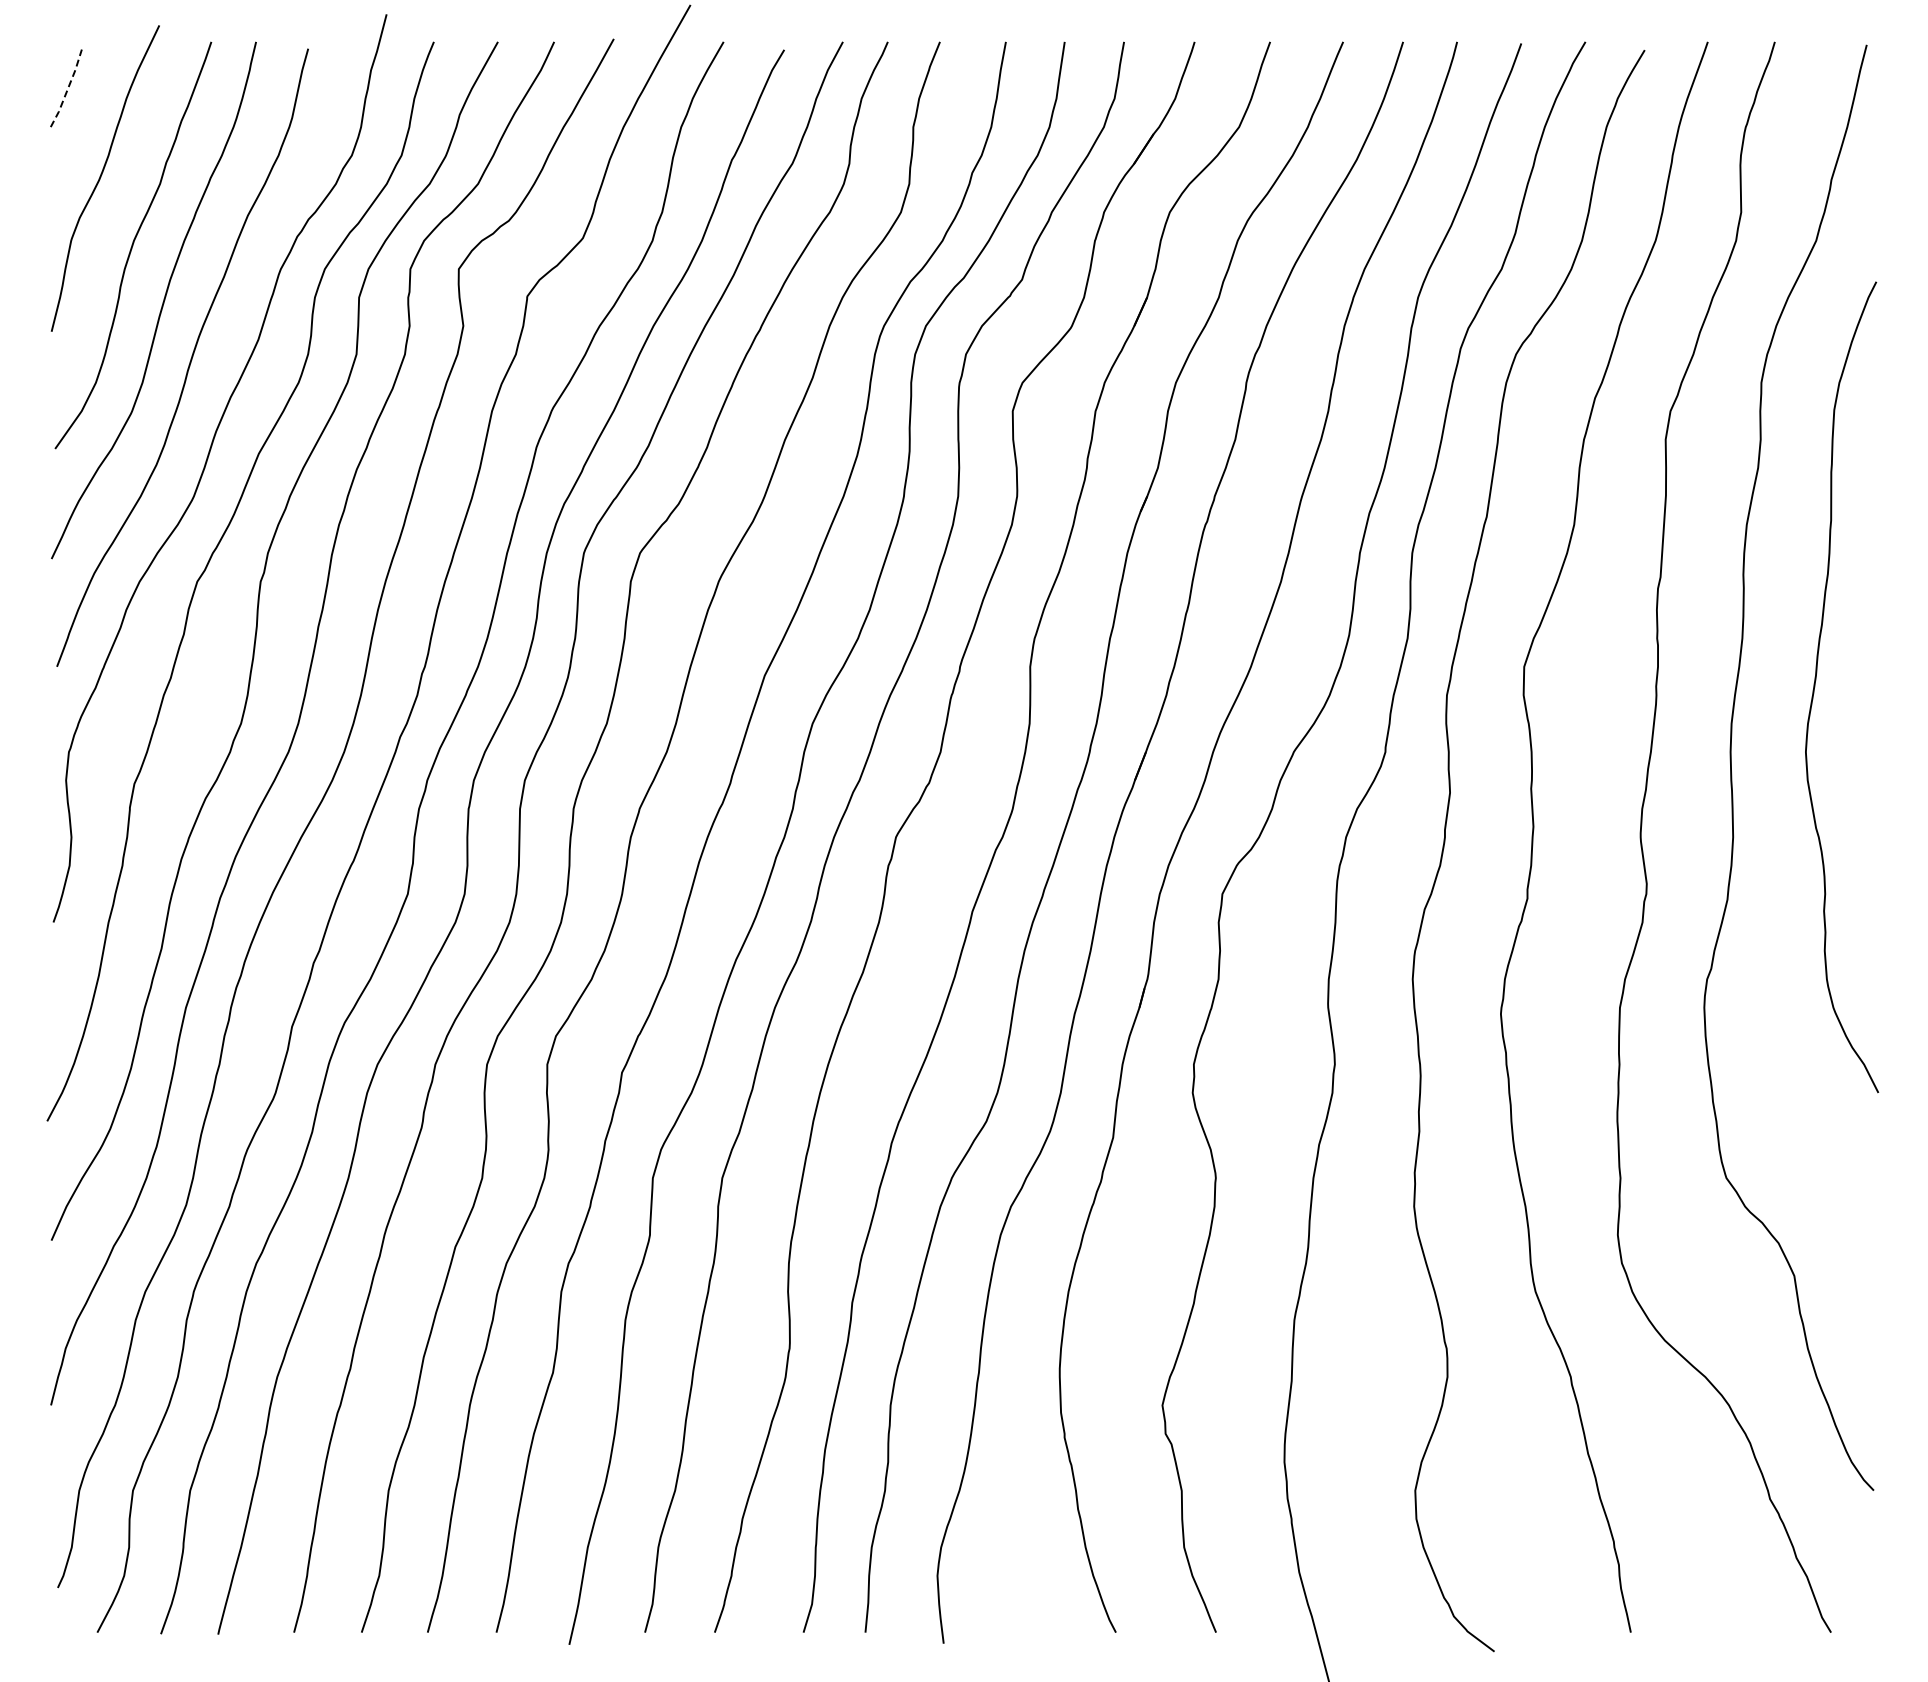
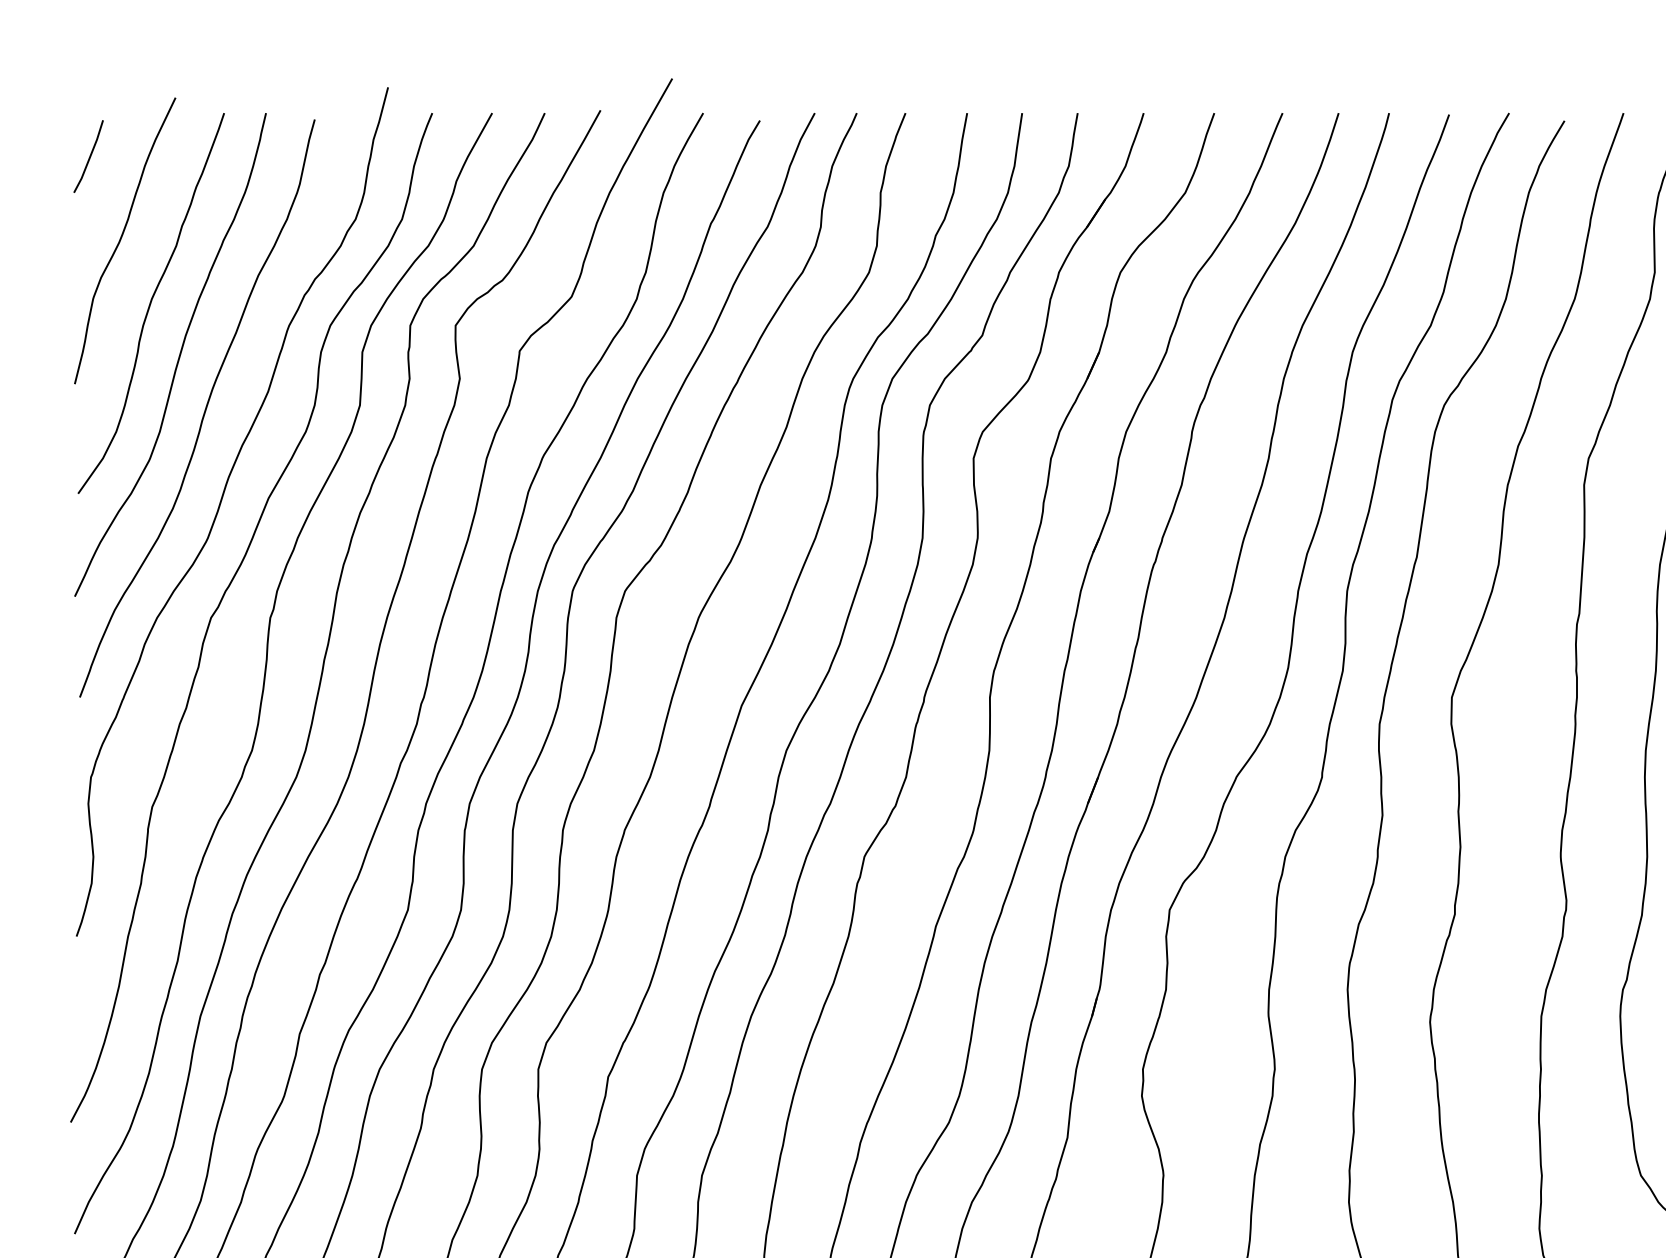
line: (68, 88) -> (90, 156), dashed -> solid

